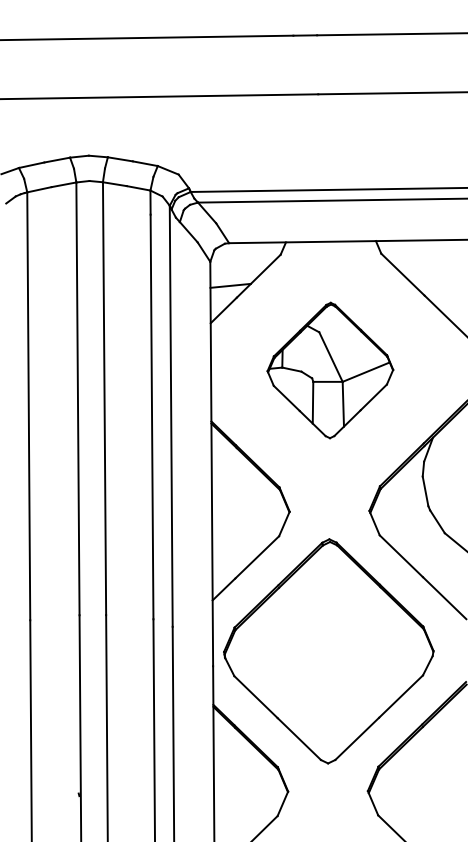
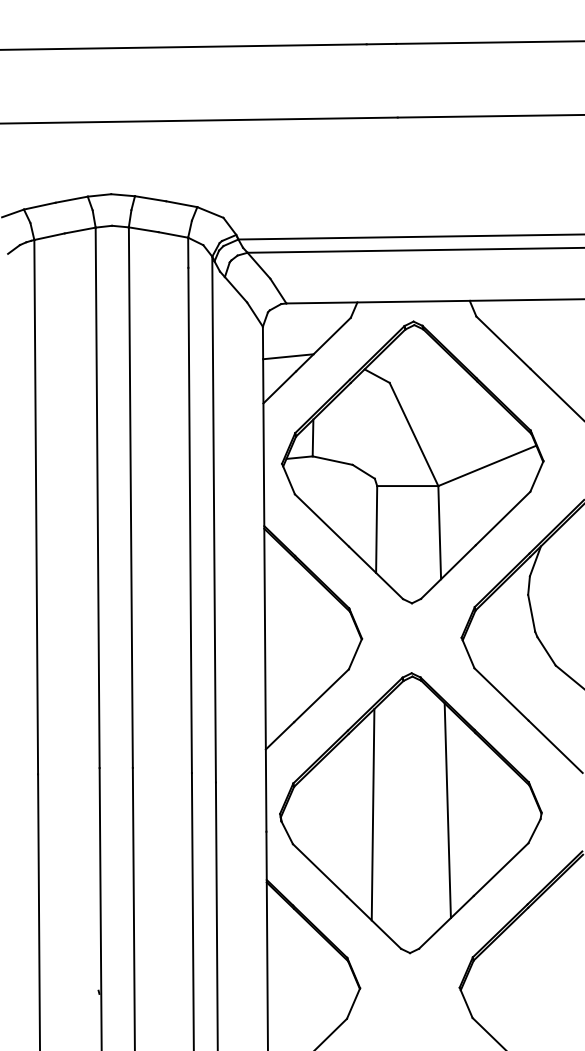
part: (330, 370) -> (412, 462), size x1.67
line: (358, 649) -> (447, 810), added
line: (298, 652) -> (372, 814), added

